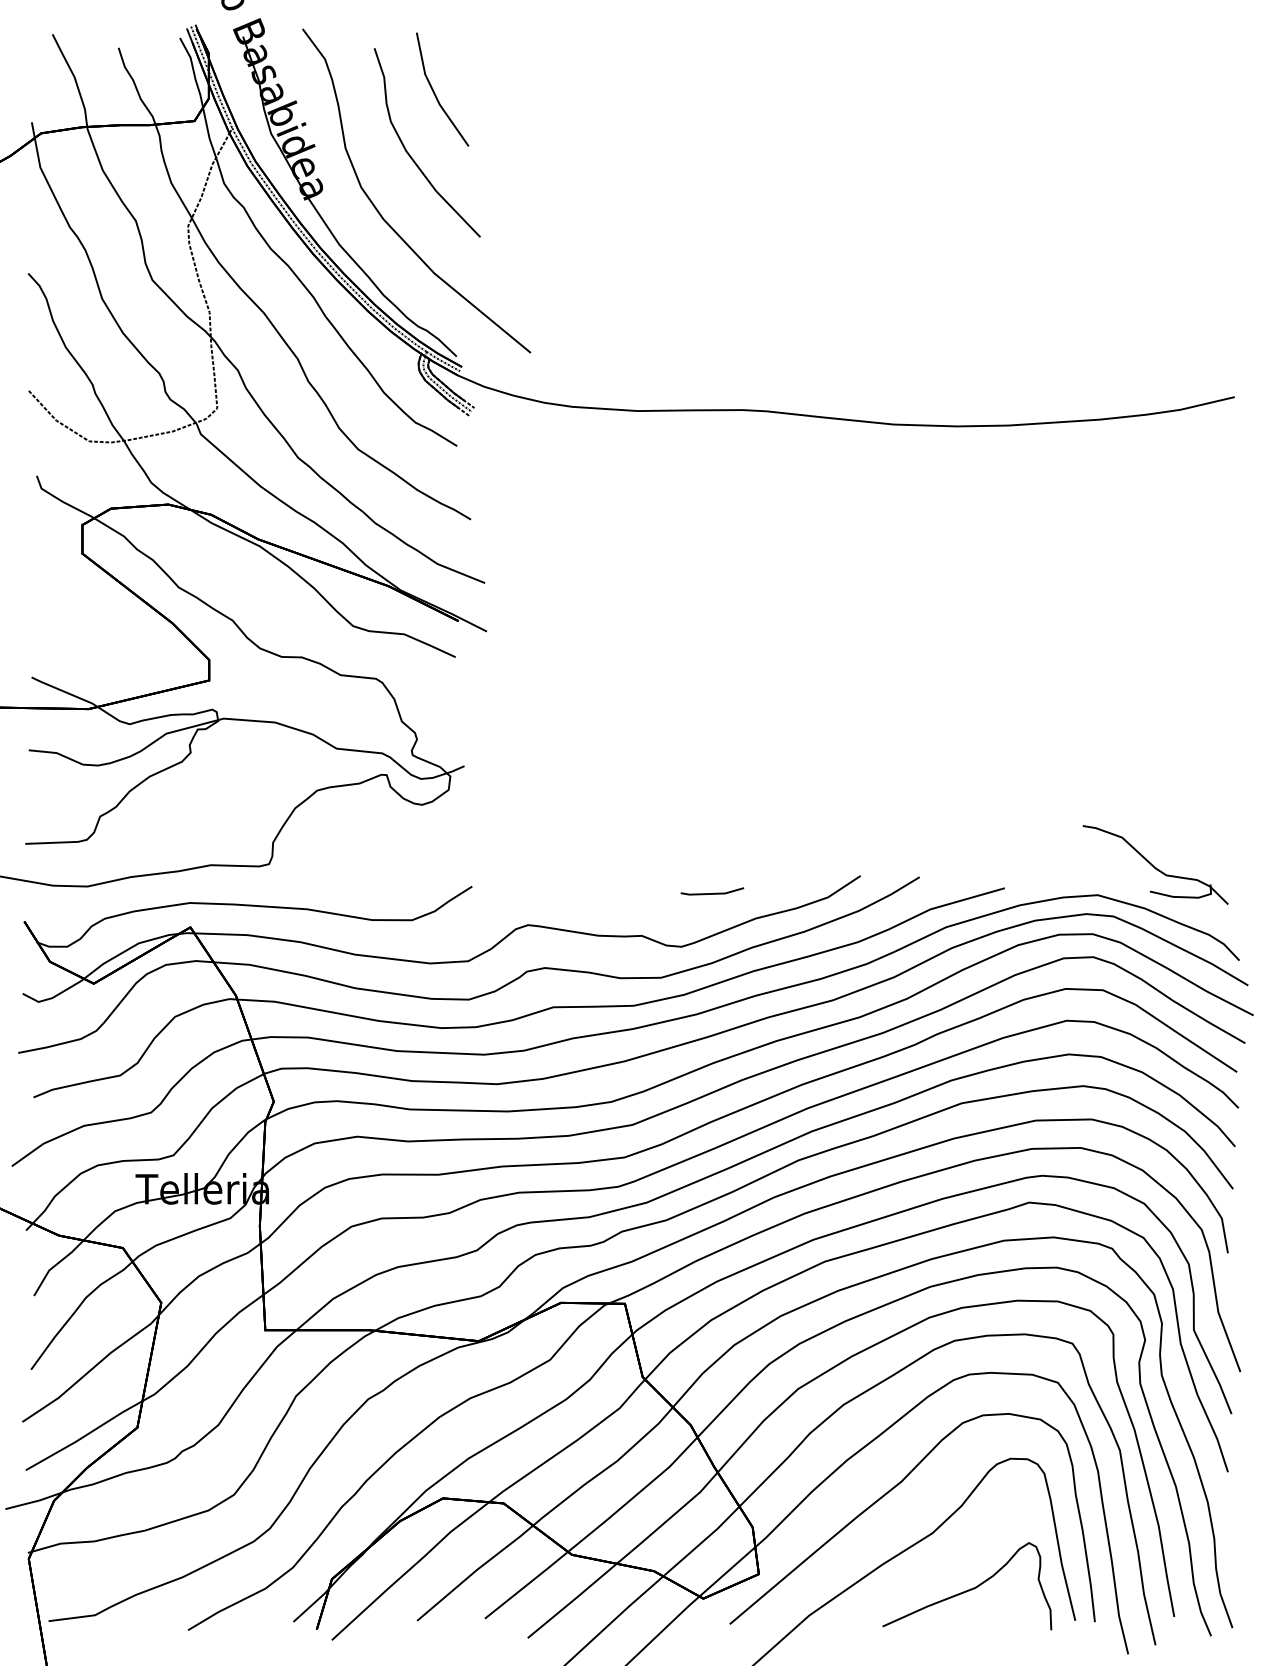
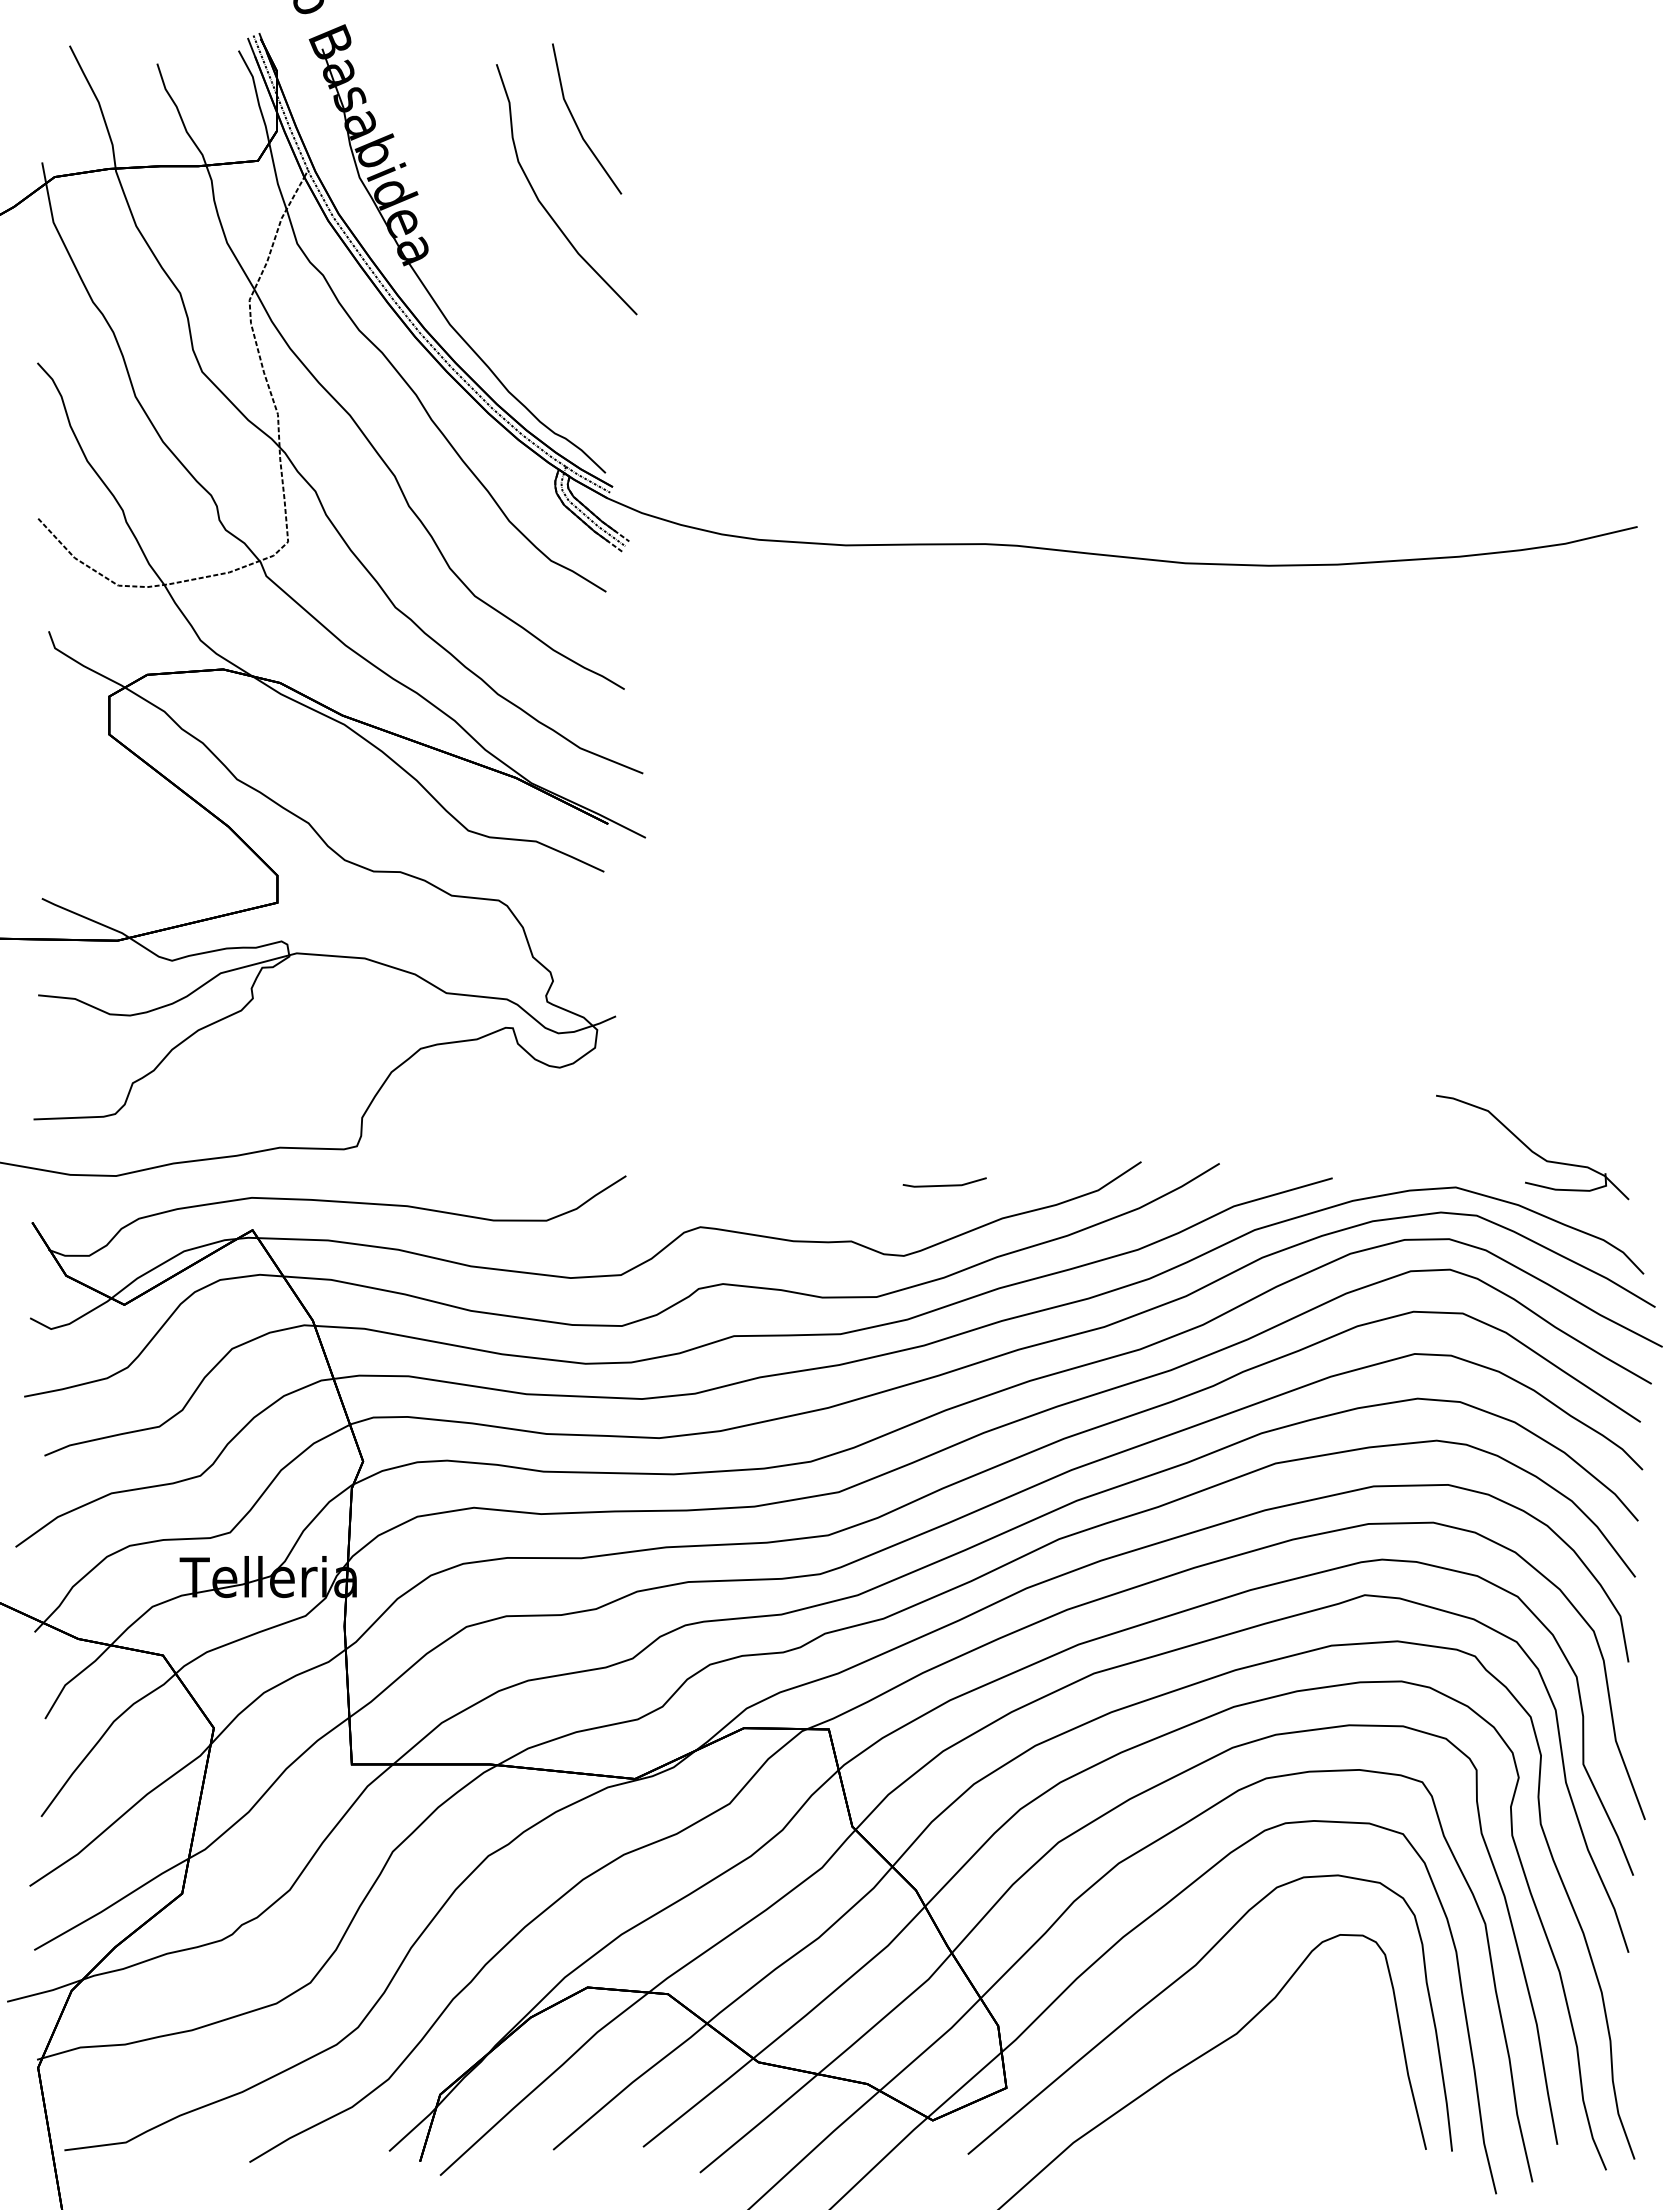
part: (381, 214) -> (505, 284), removed
curve: (968, 1589) -> (1284, 2108), removed

